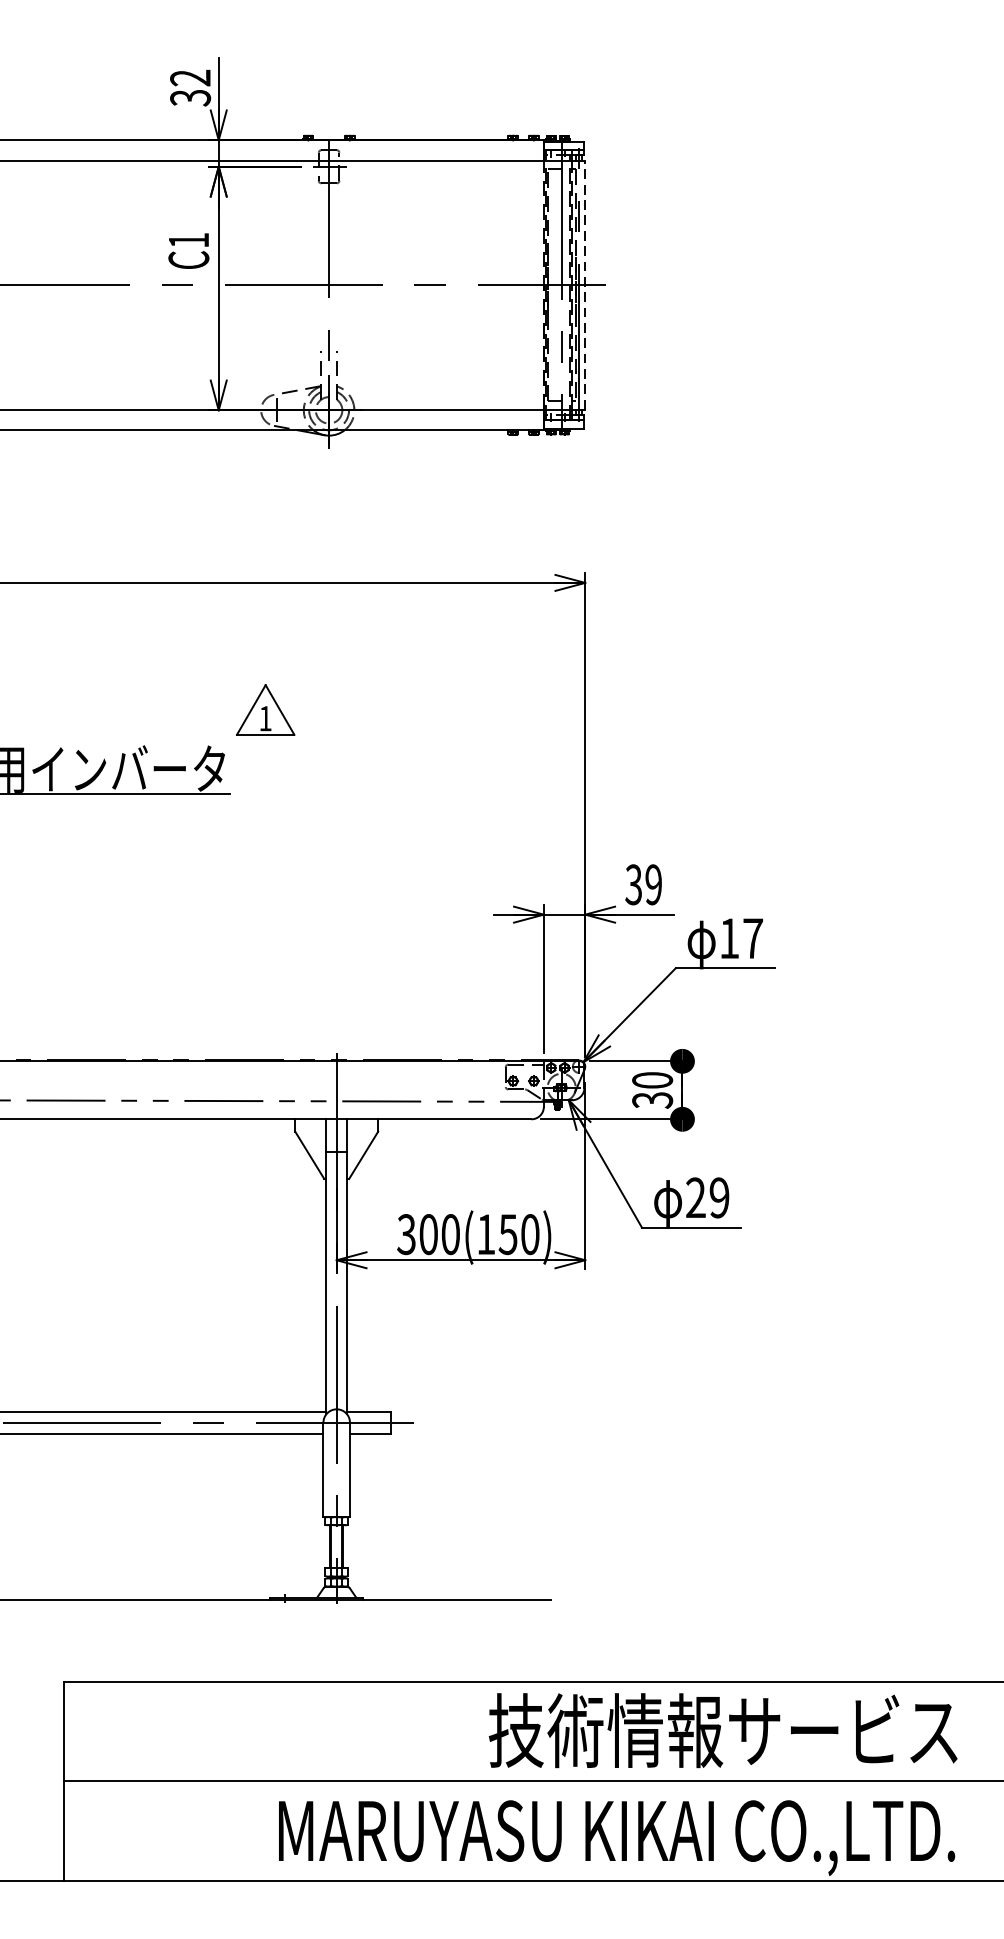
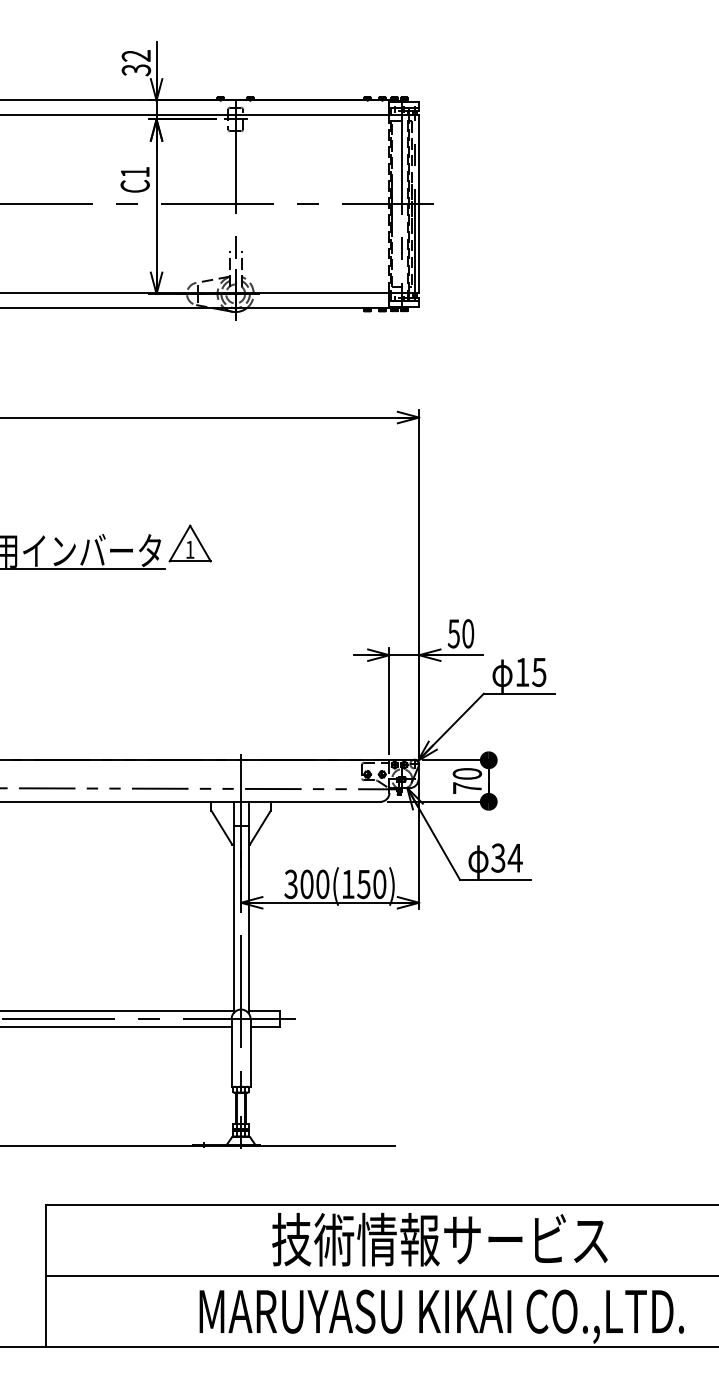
line: (585, 284) -> (419, 203), dashed -> solid
part: (264, 709) -> (189, 543), moved
text: (644, 884) -> (461, 633), 39 -> 50
text: (753, 938) -> (539, 672), 17 -> 15
text: (652, 1100) -> (467, 788), 30 -> 70
text: (707, 1197) -> (506, 857), 29 -> 34
text: (722, 1730) -> (439, 1239), moved

